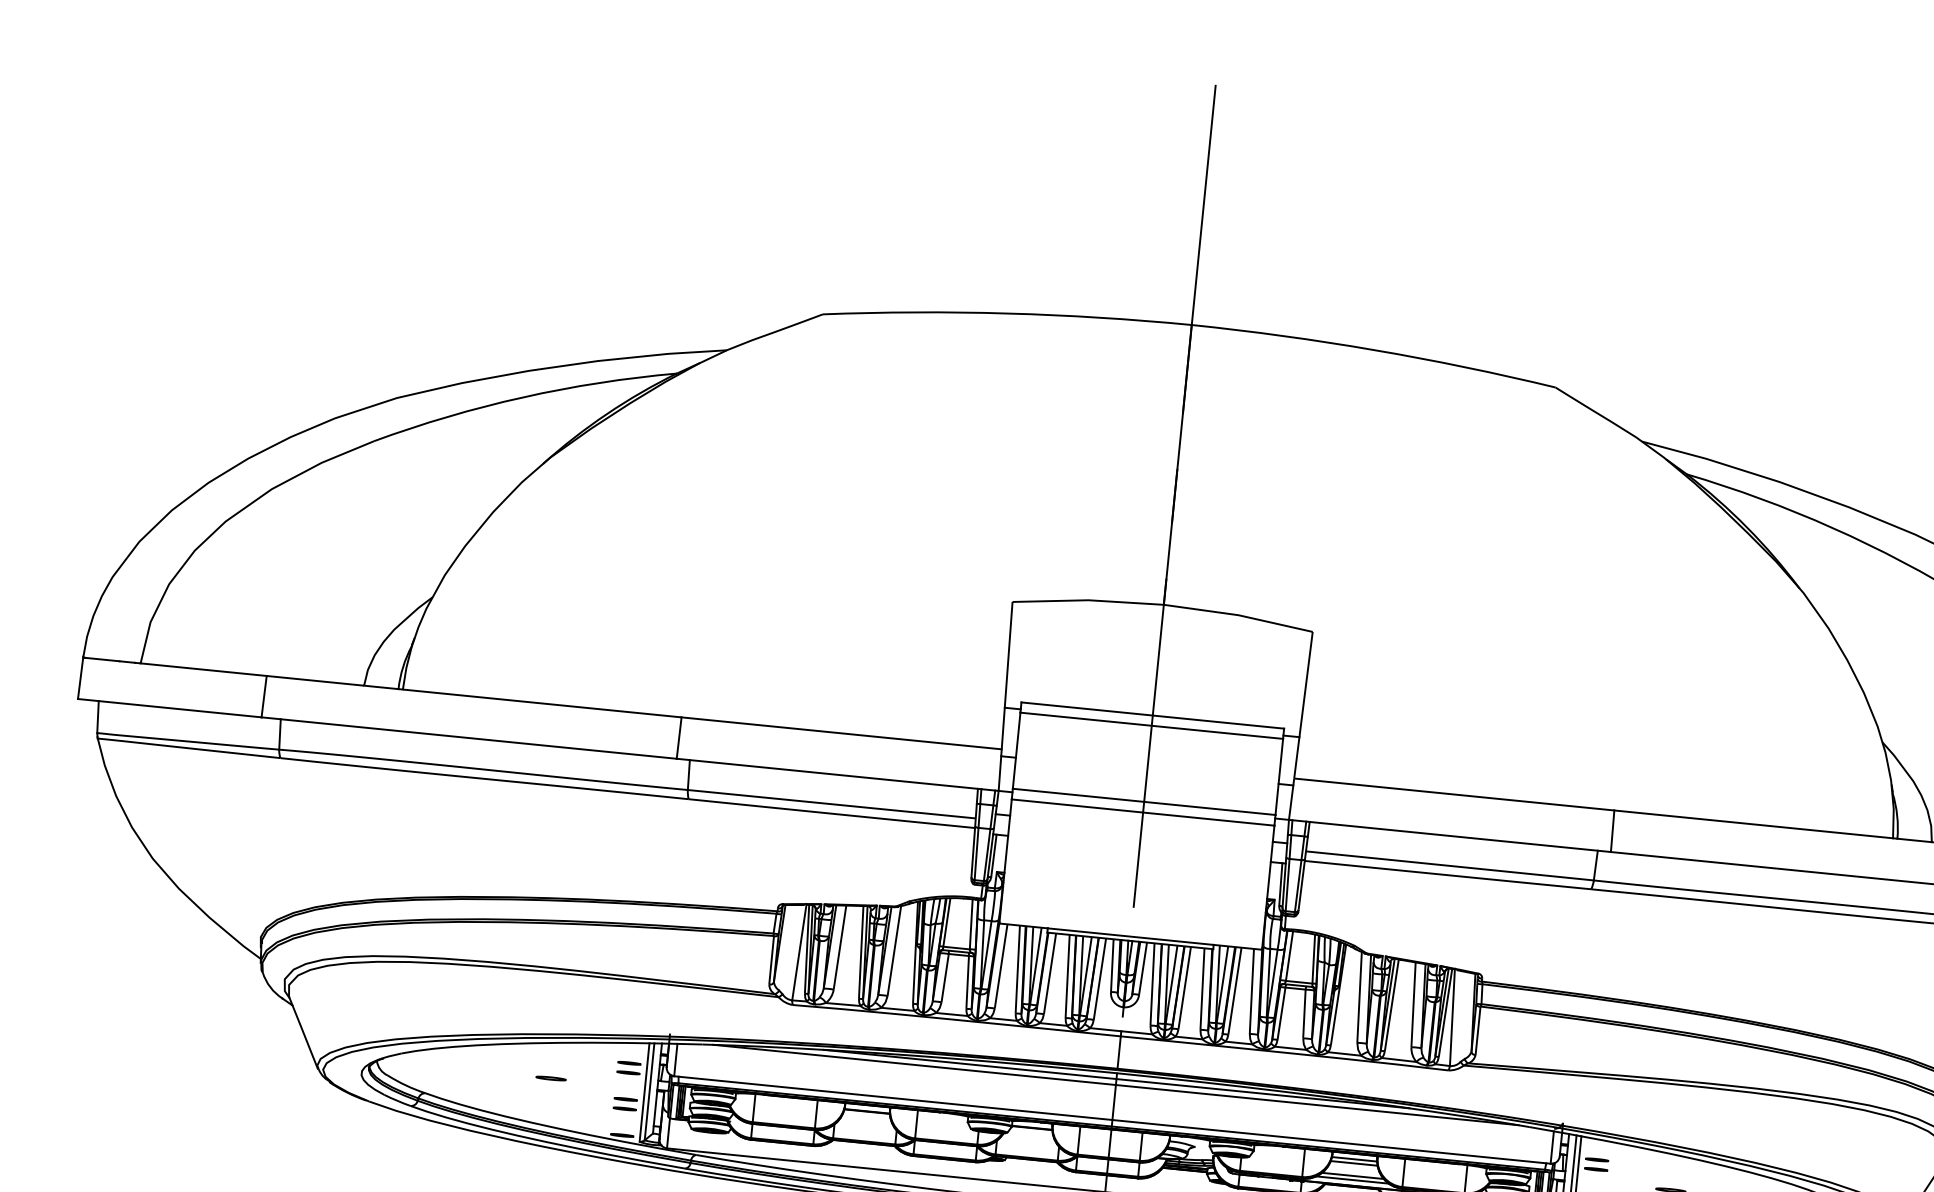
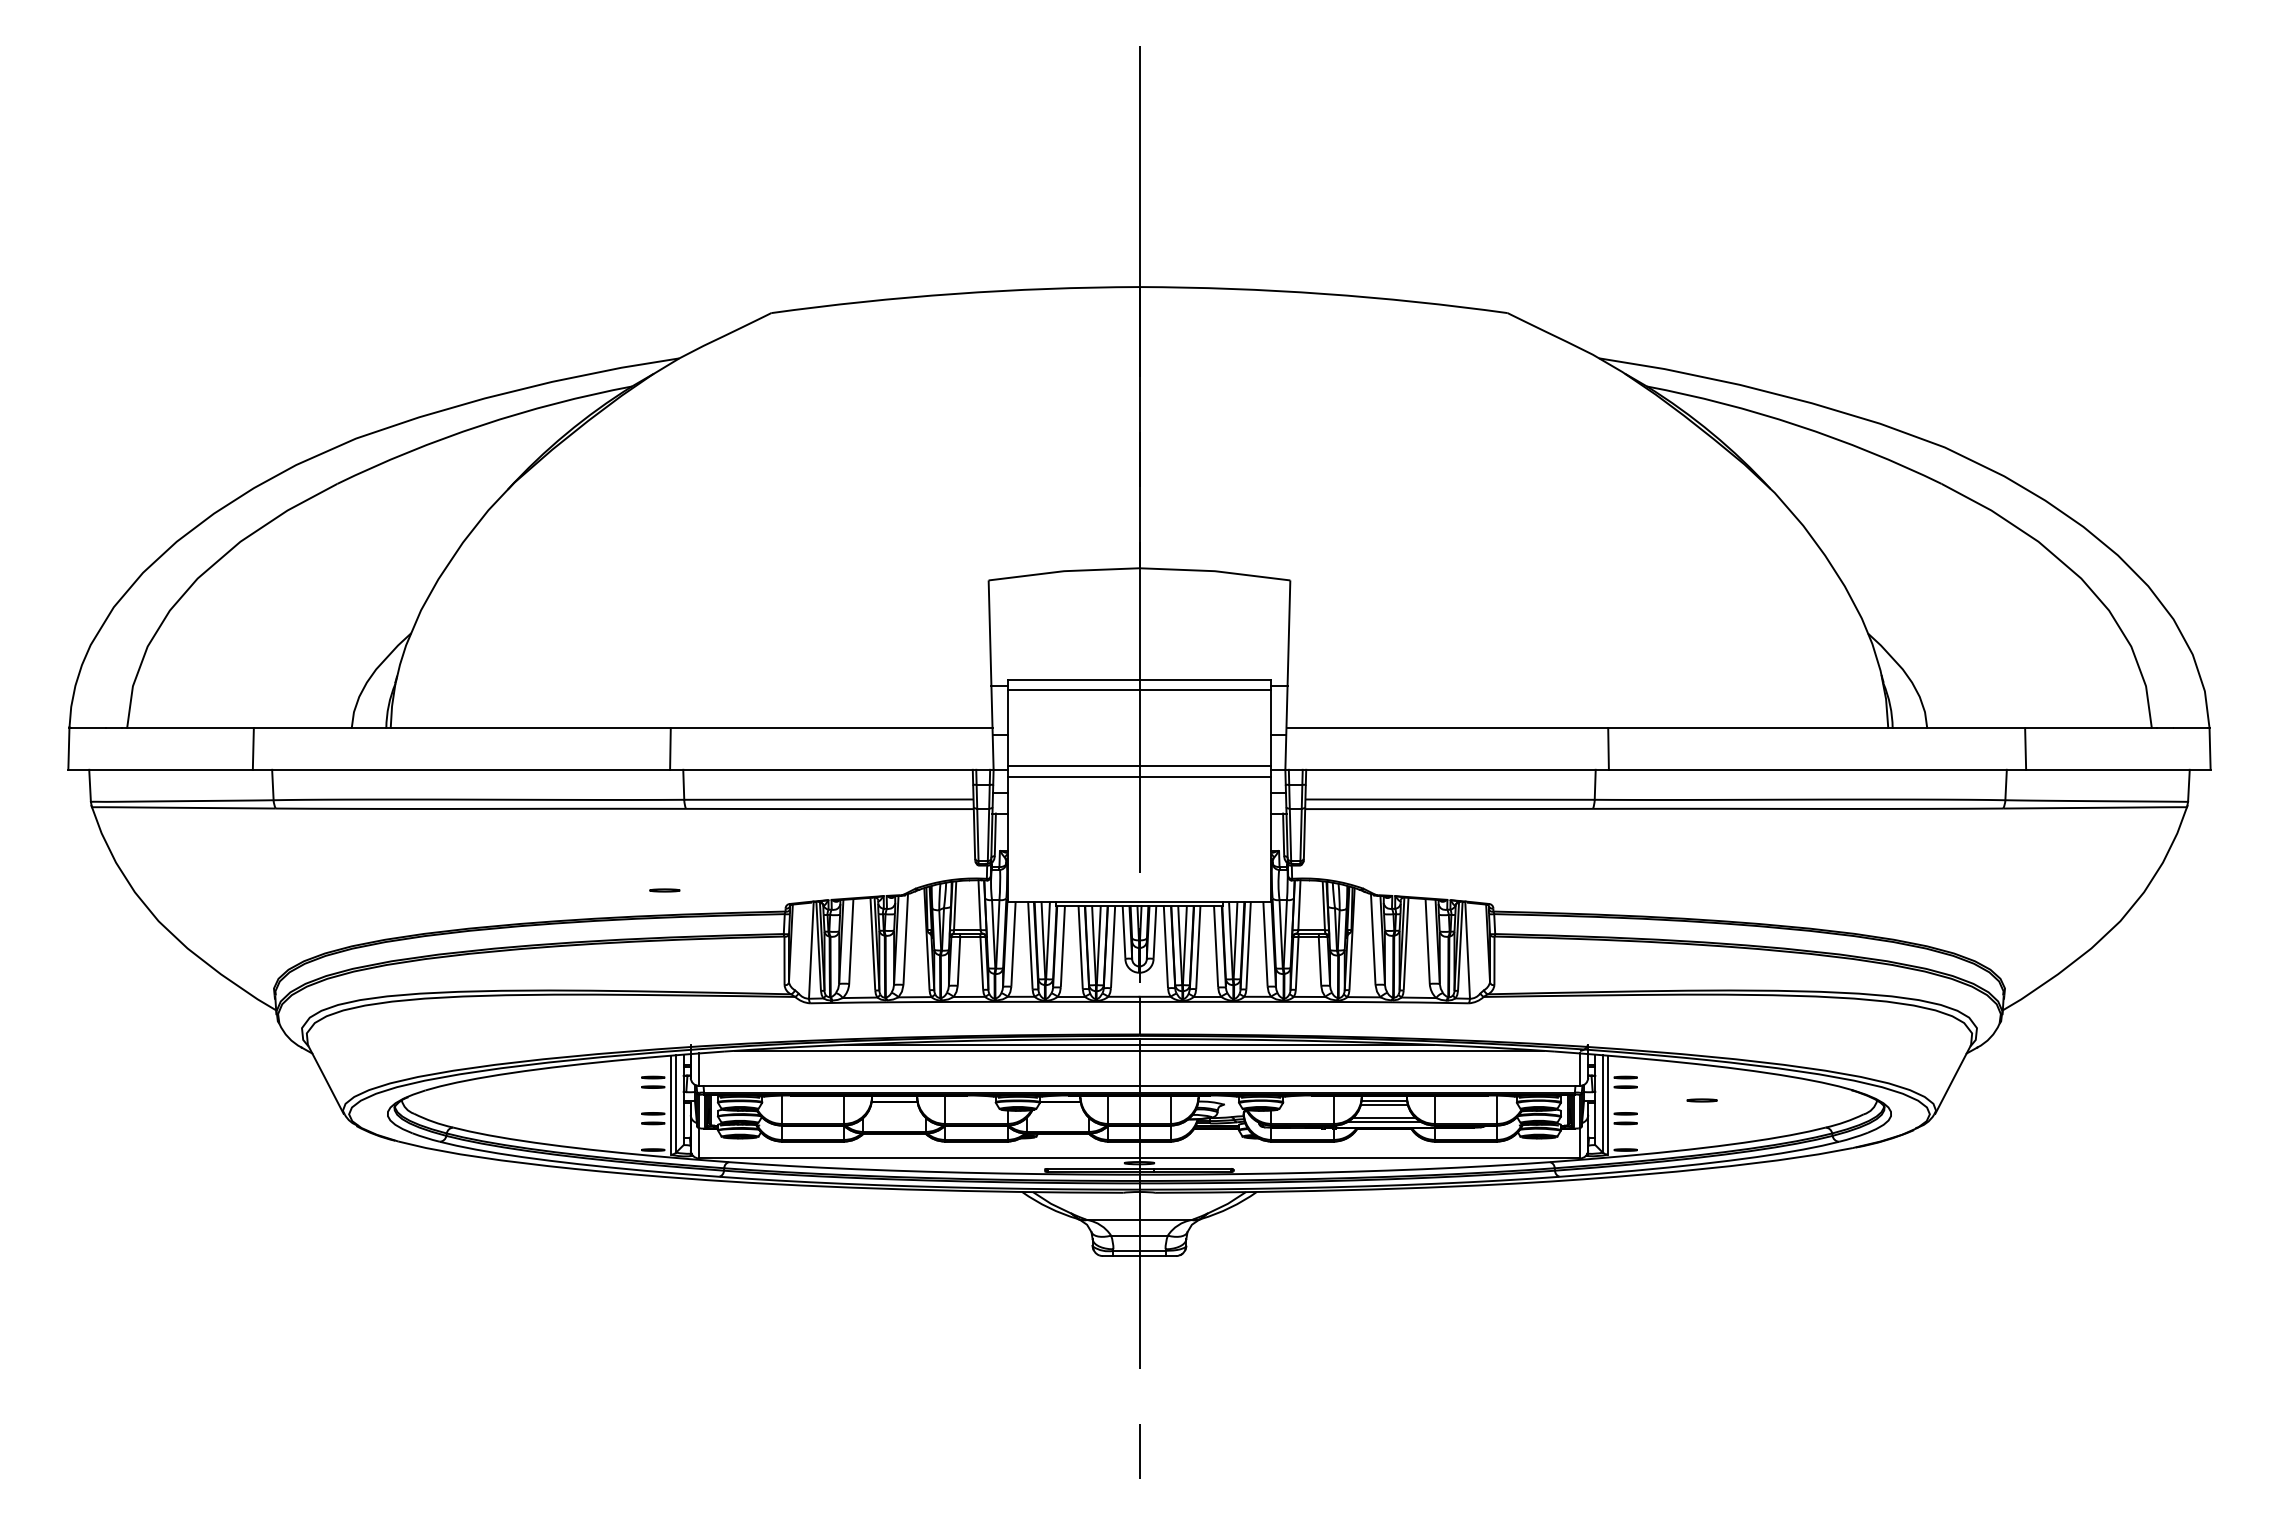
line: (550, 1078) -> (664, 890), moved

